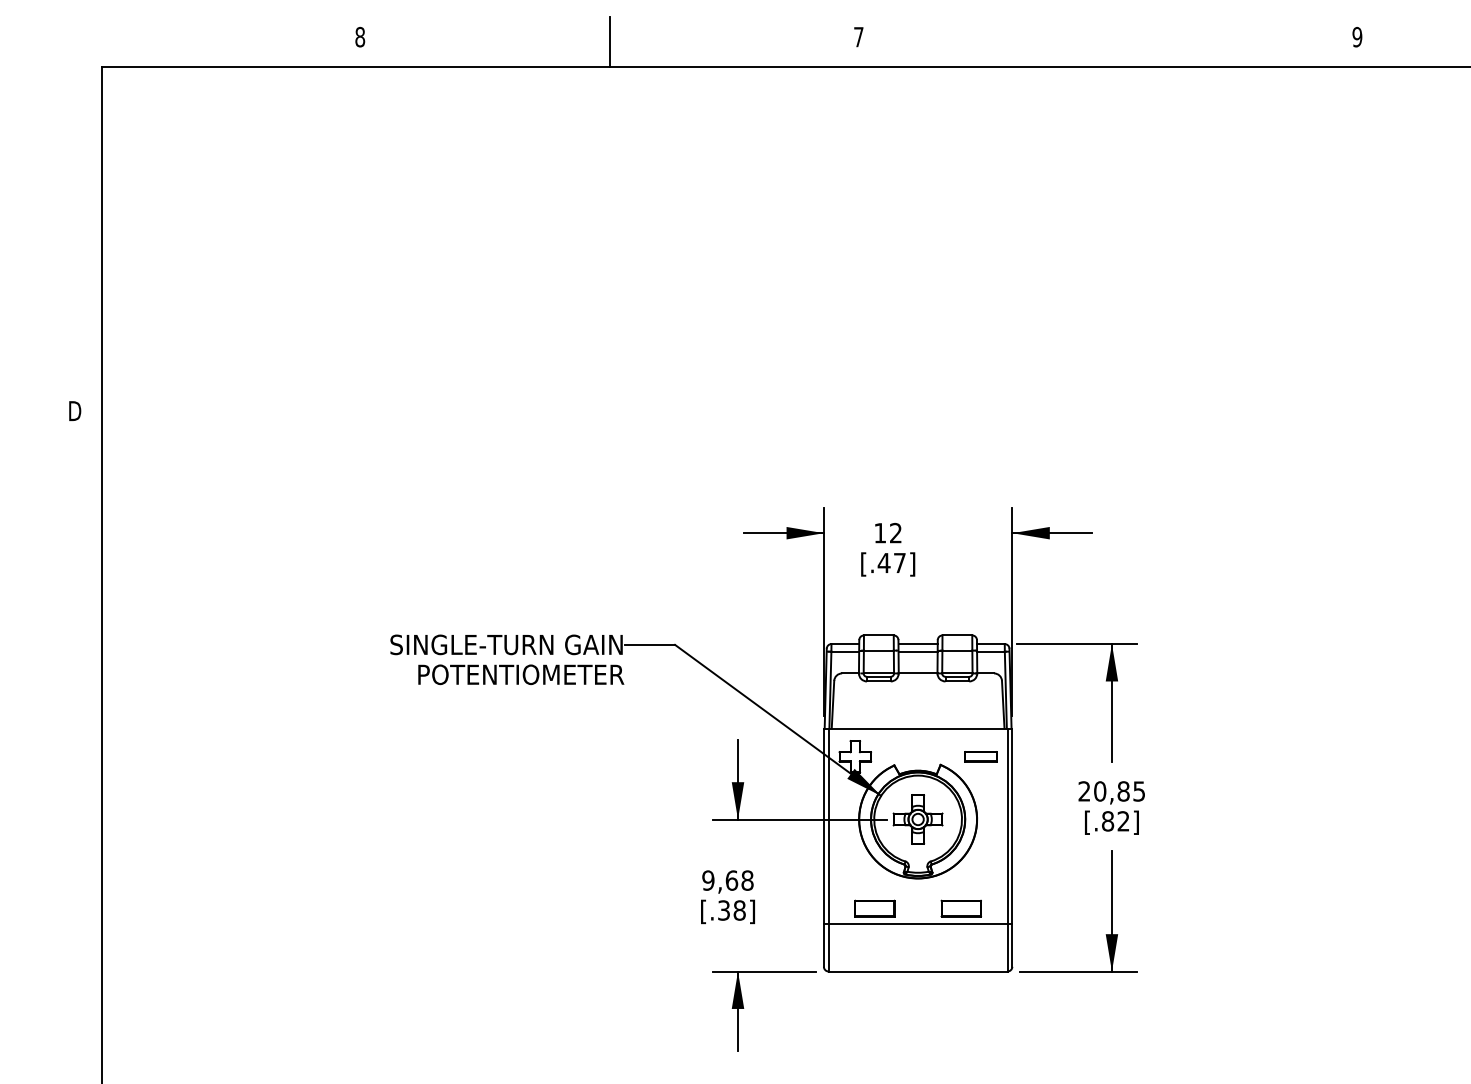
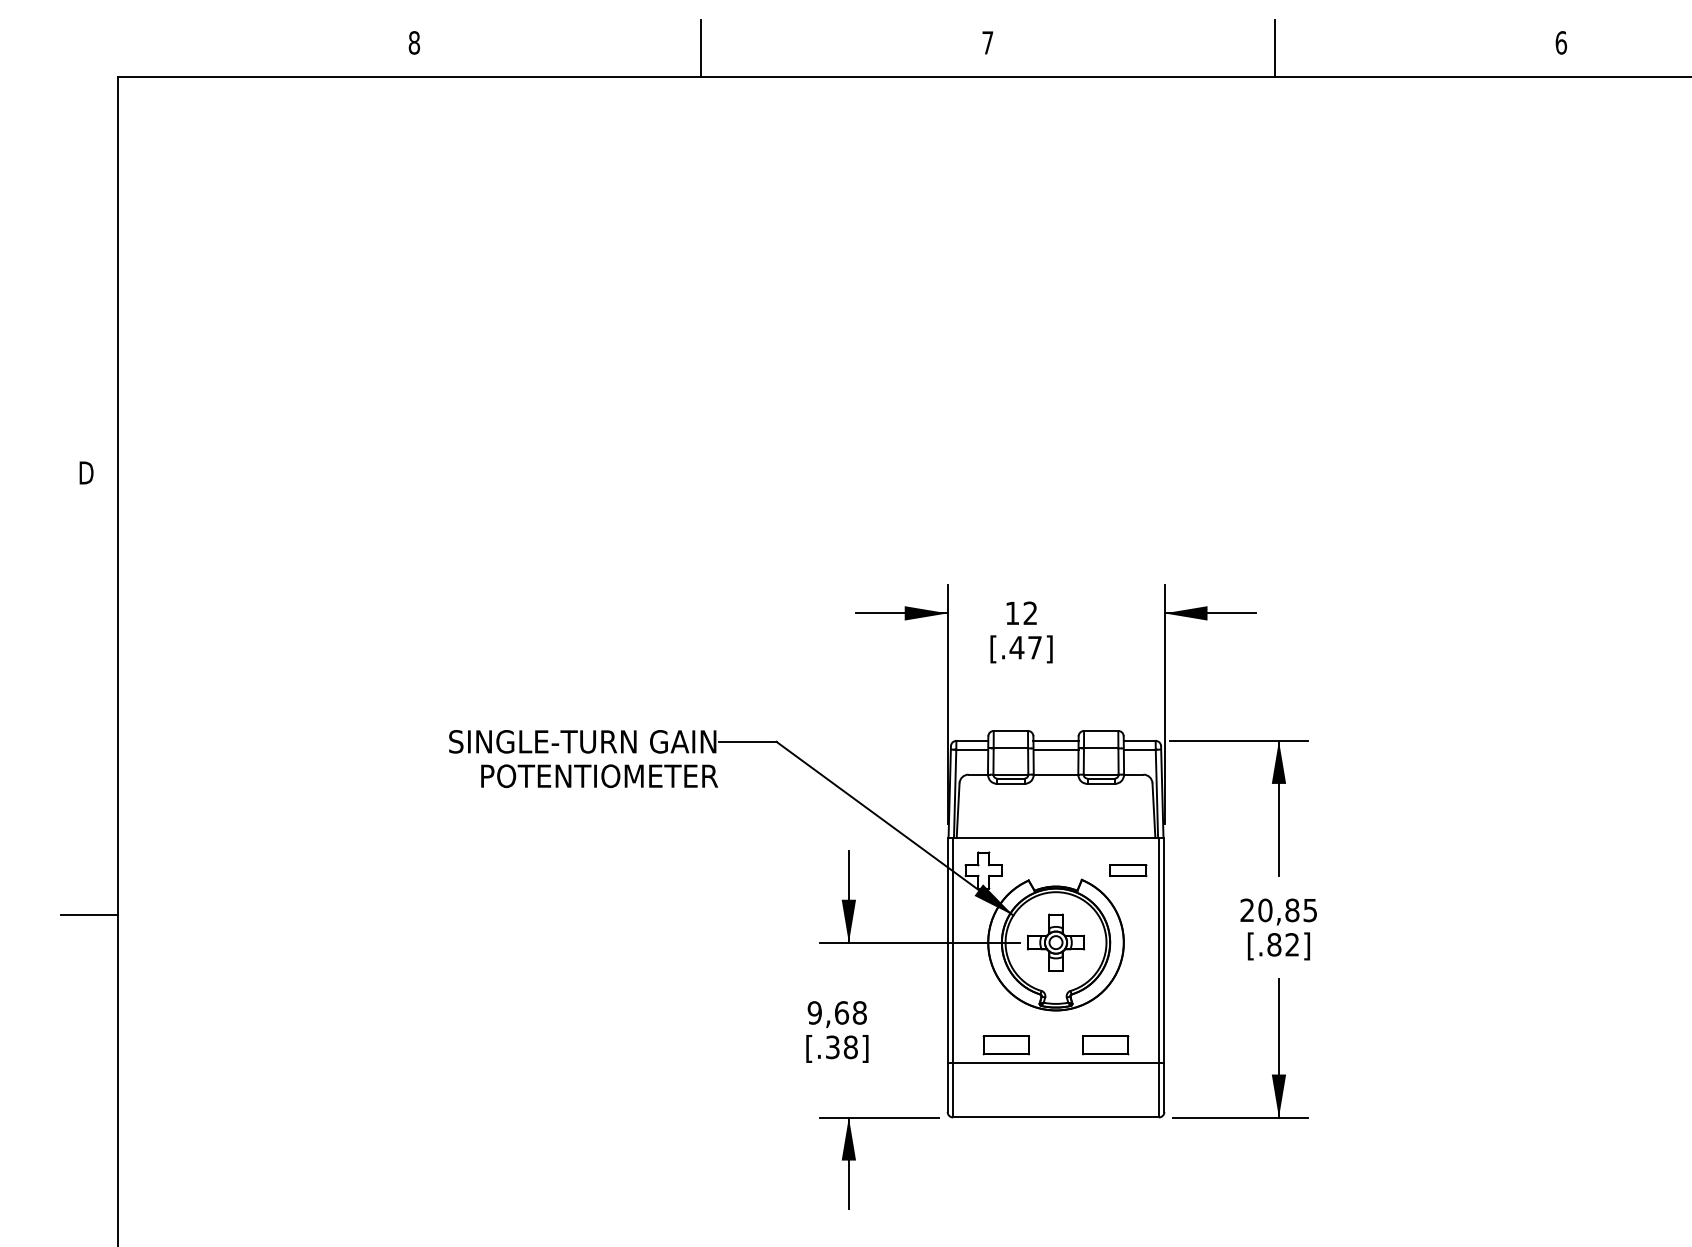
text: (1357, 36) -> (1561, 42), 9 -> 6
line: (1108, 42) -> (1274, 49), added
line: (77, 795) -> (89, 915), added

